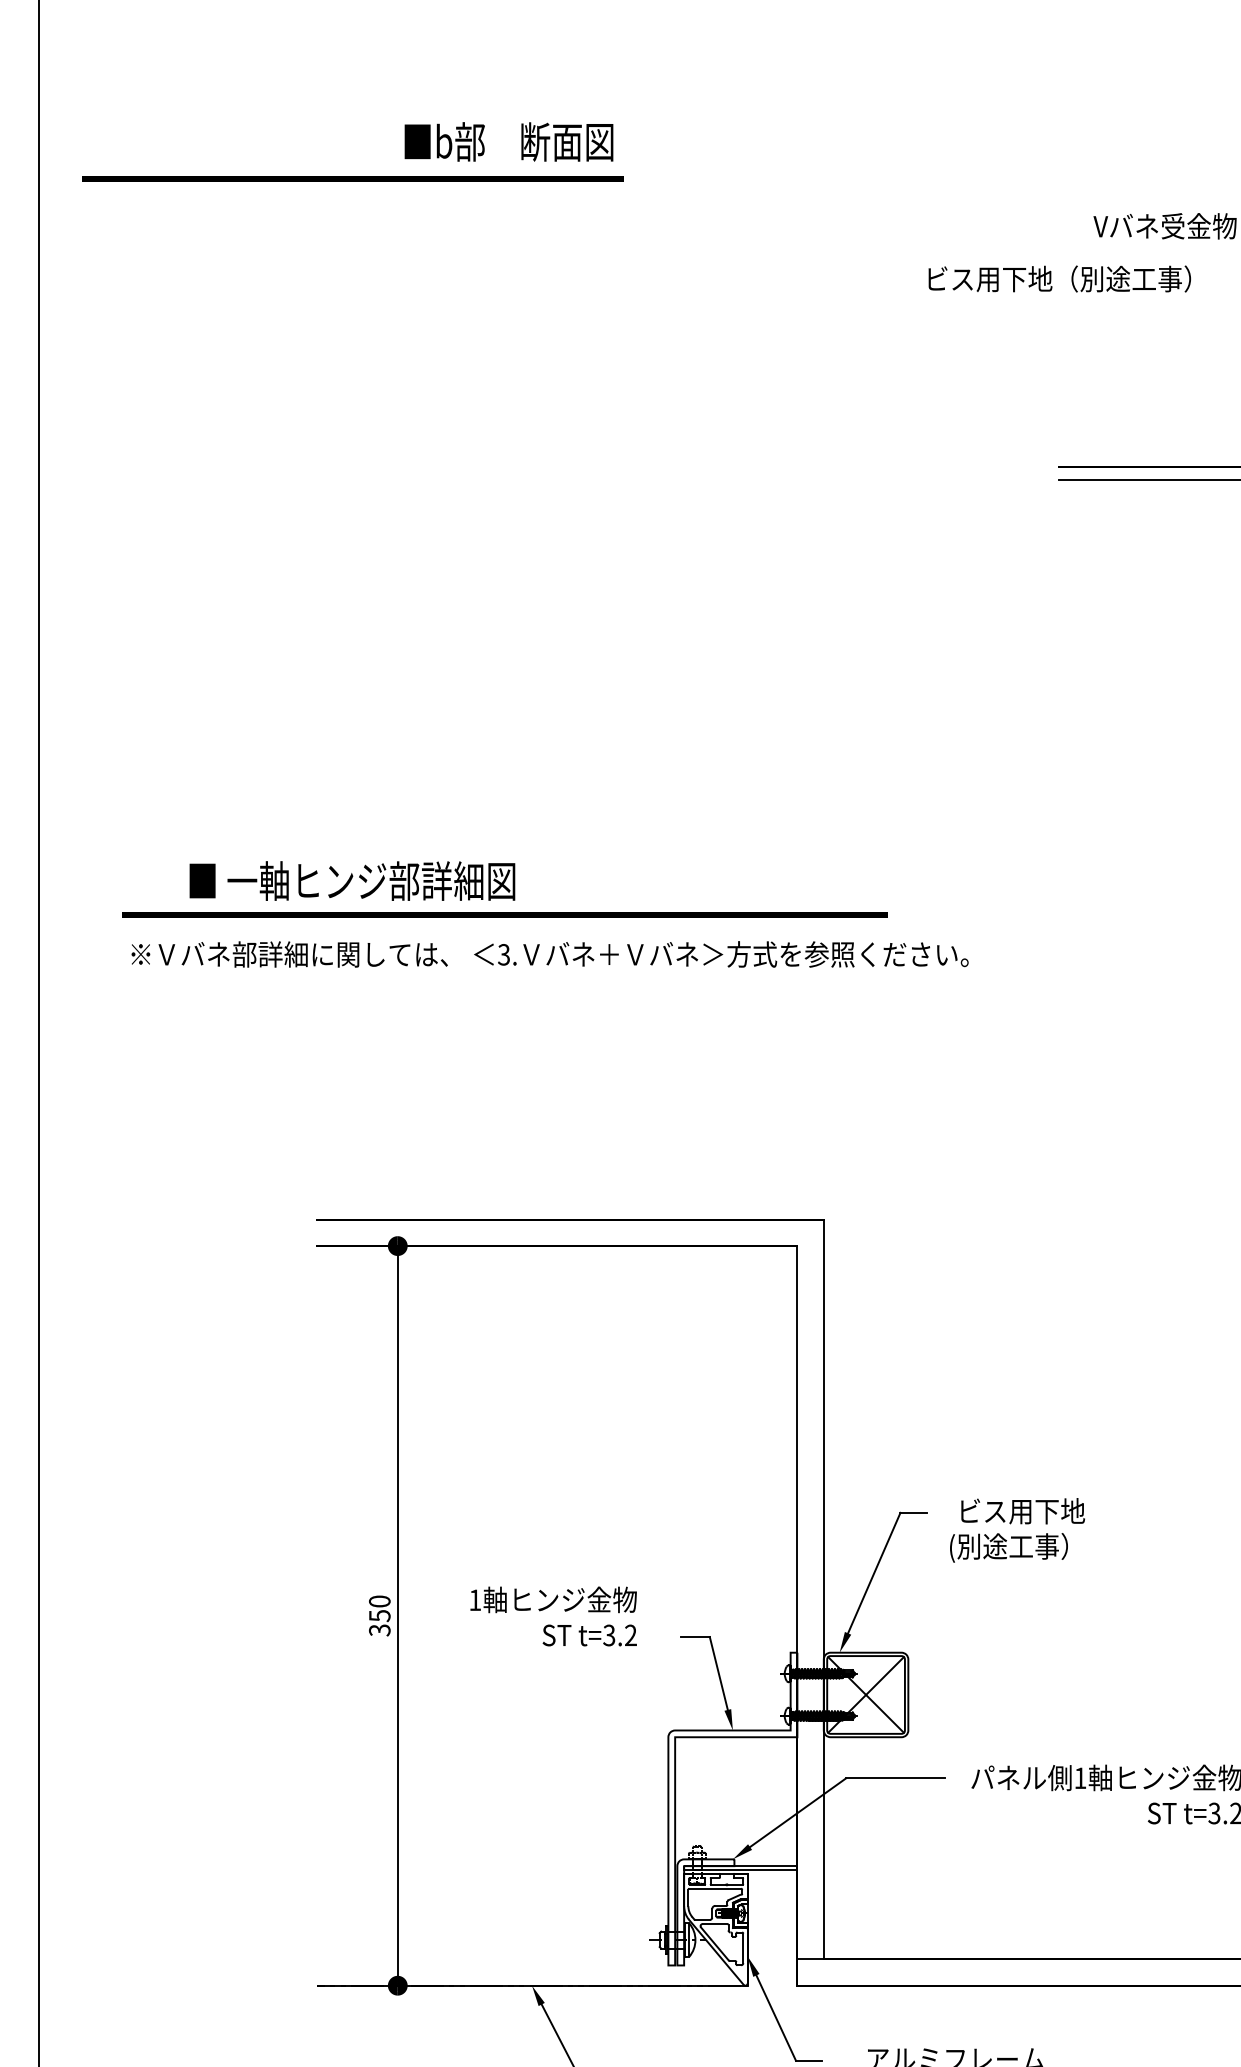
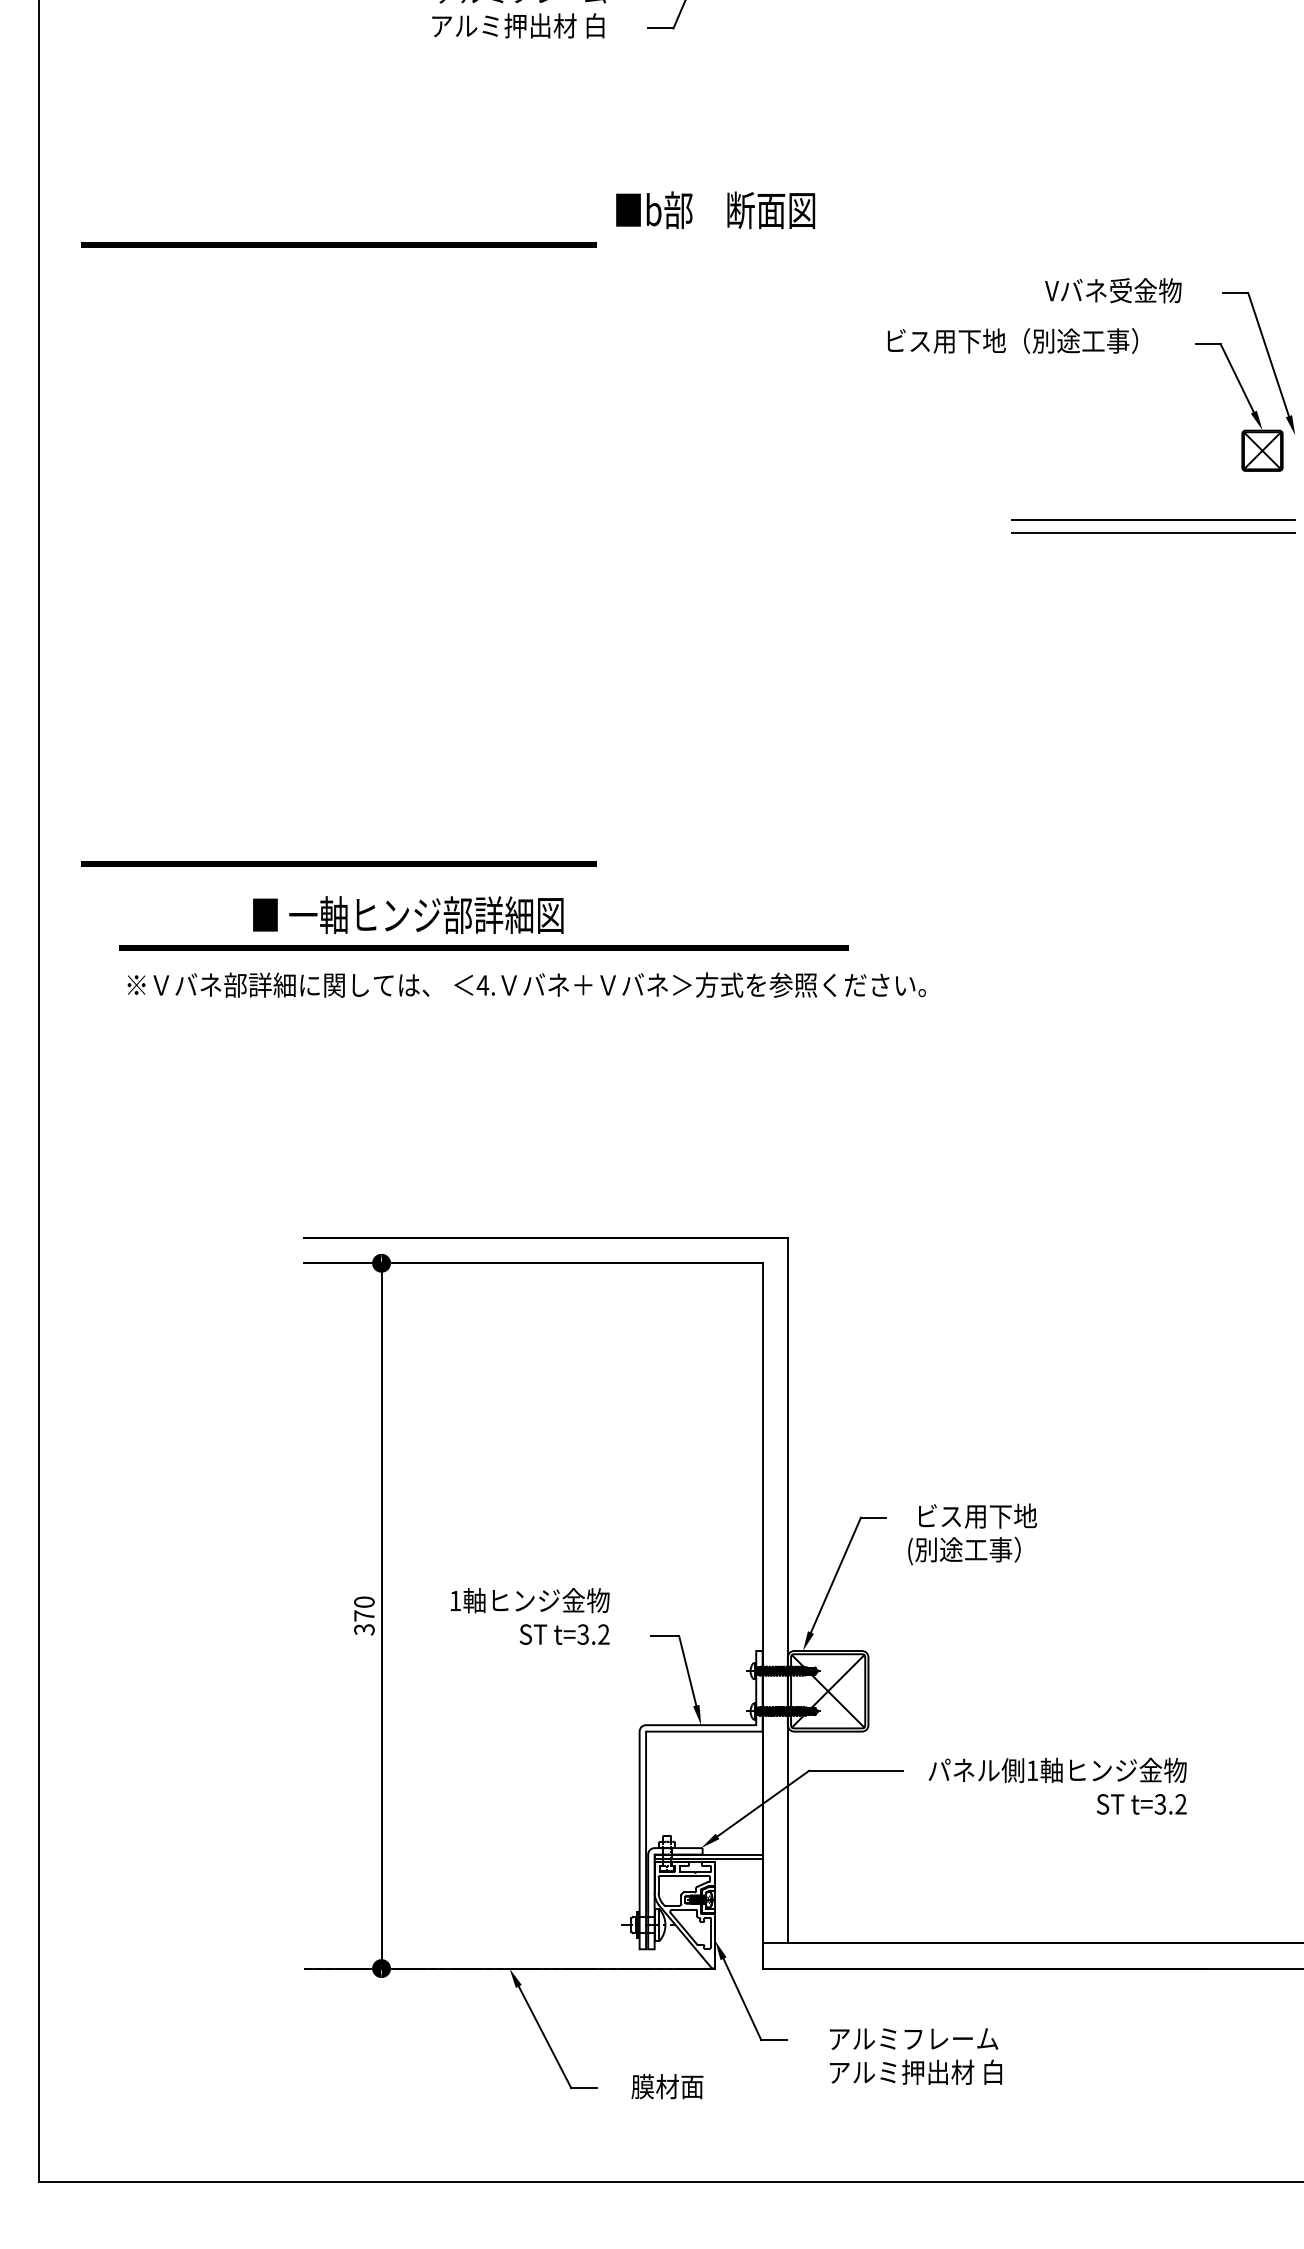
text: (508, 142) -> (715, 210), moved
line: (352, 826) -> (338, 863), added
text: (352, 880) -> (408, 914), moved
text: (503, 954) -> (482, 985), 3. -> 4.
text: (379, 1615) -> (364, 1615), 350 -> 370

